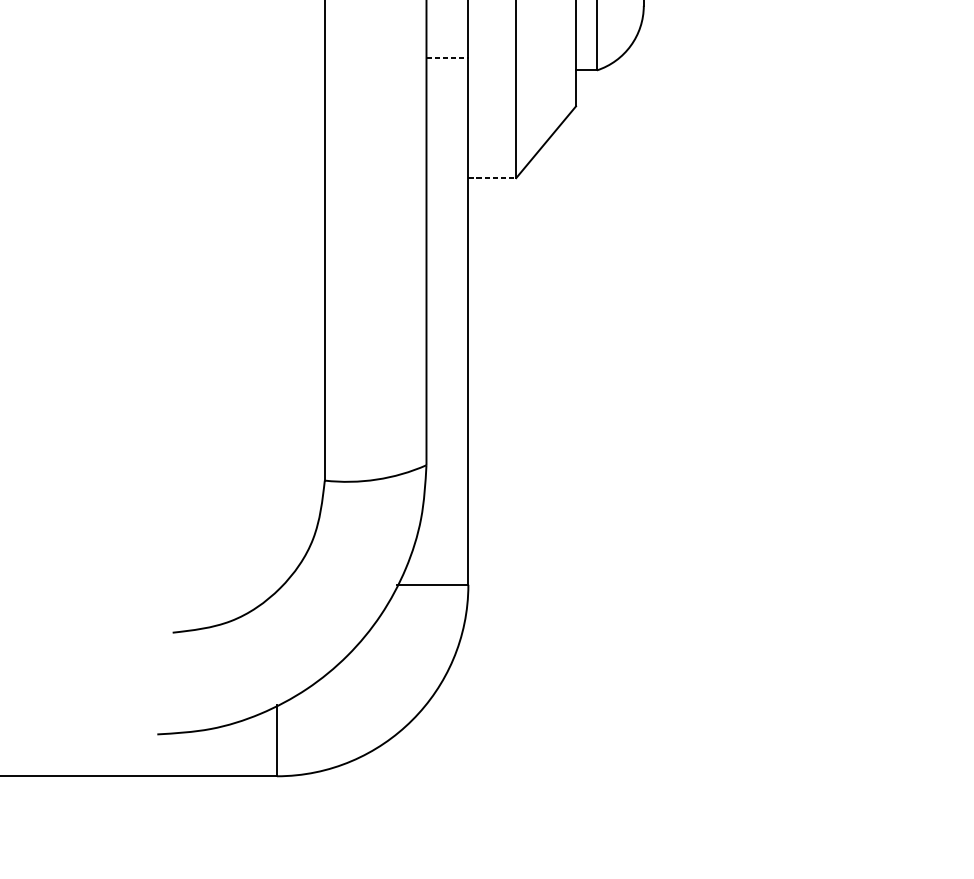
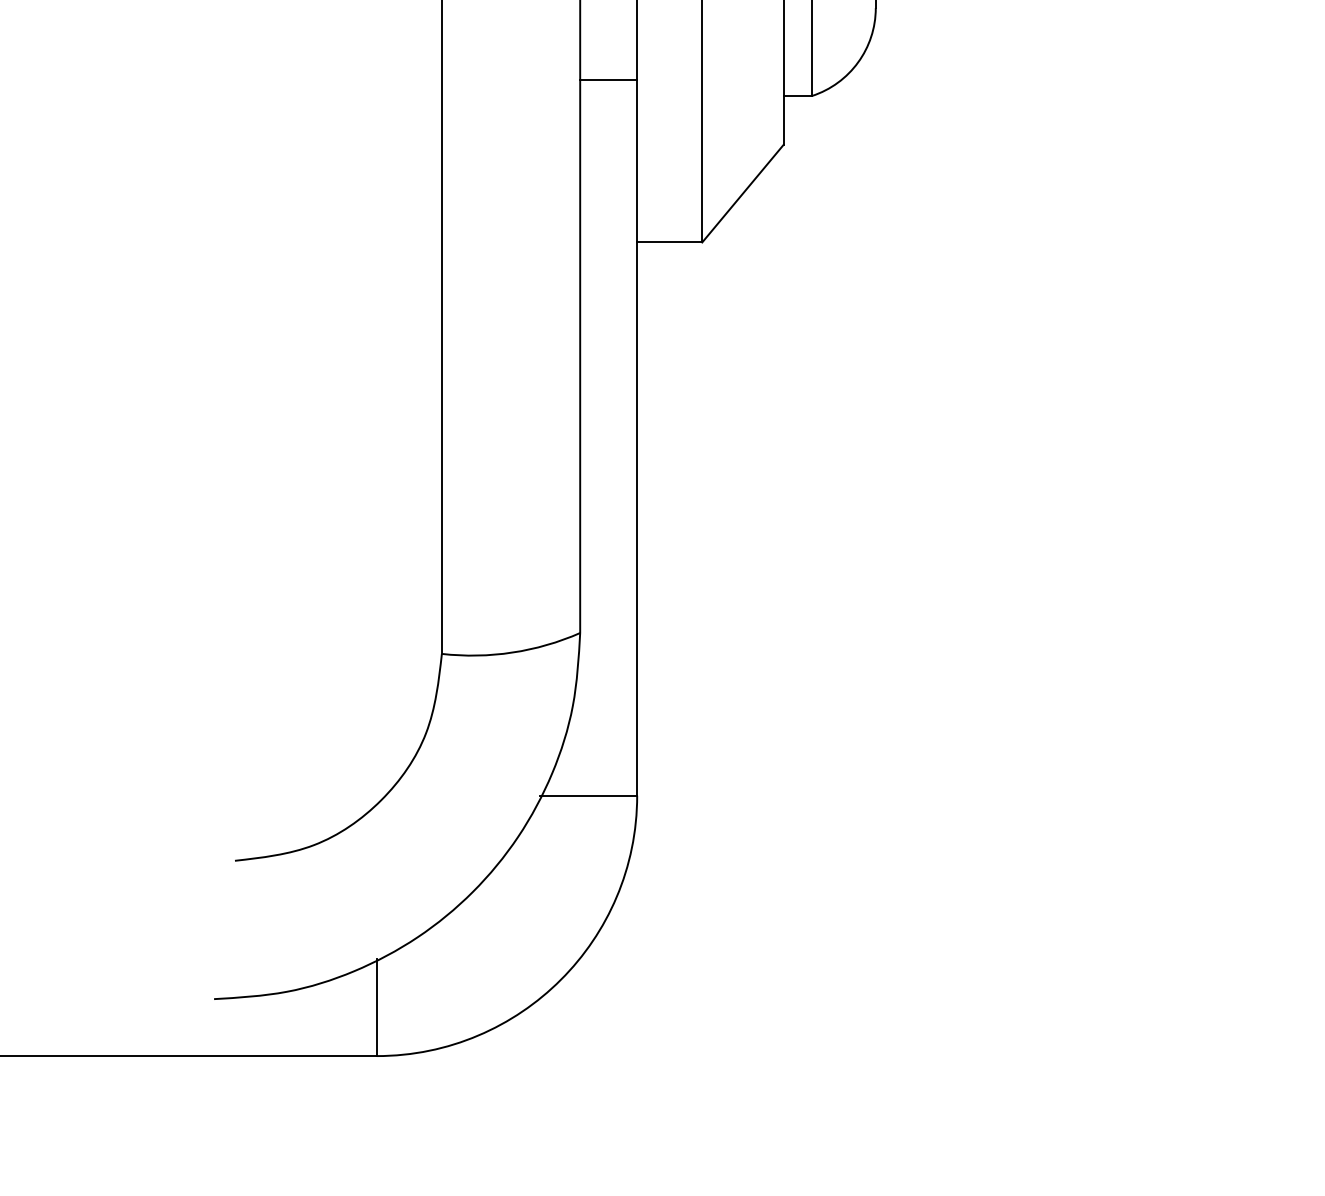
line: (448, 58) -> (609, 79), dashed -> solid
line: (492, 178) -> (669, 242), dashed -> solid

